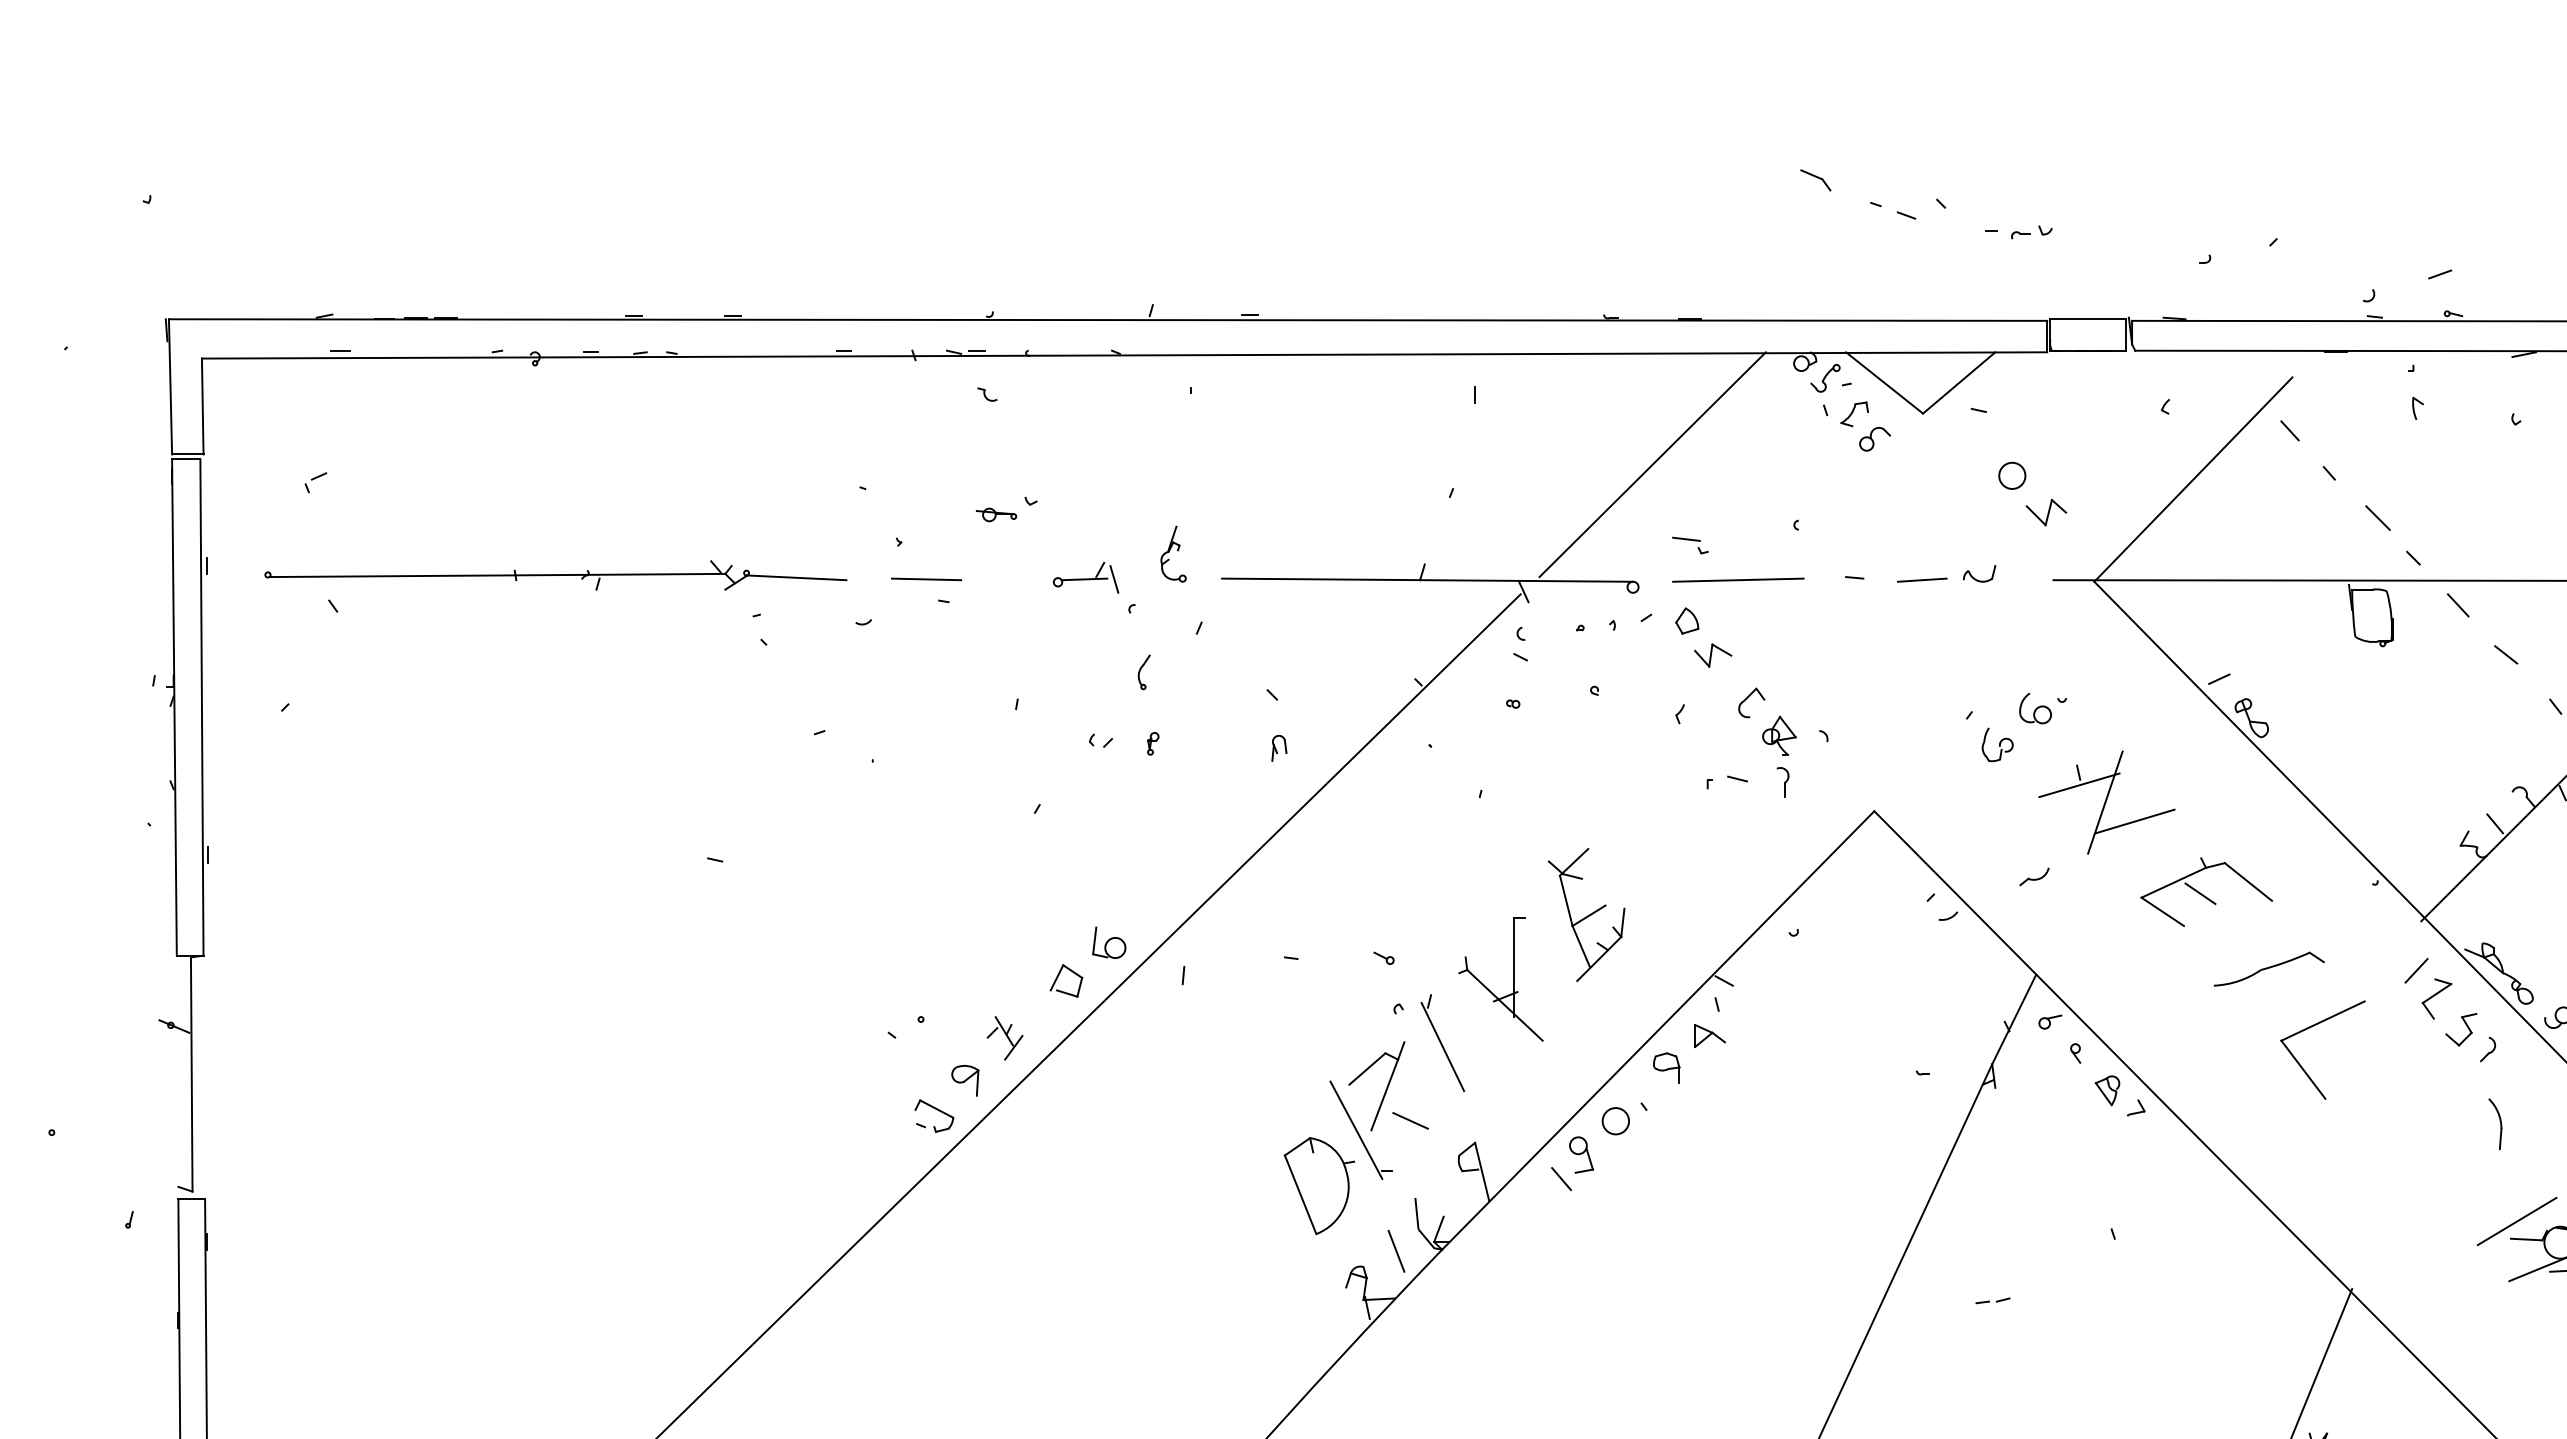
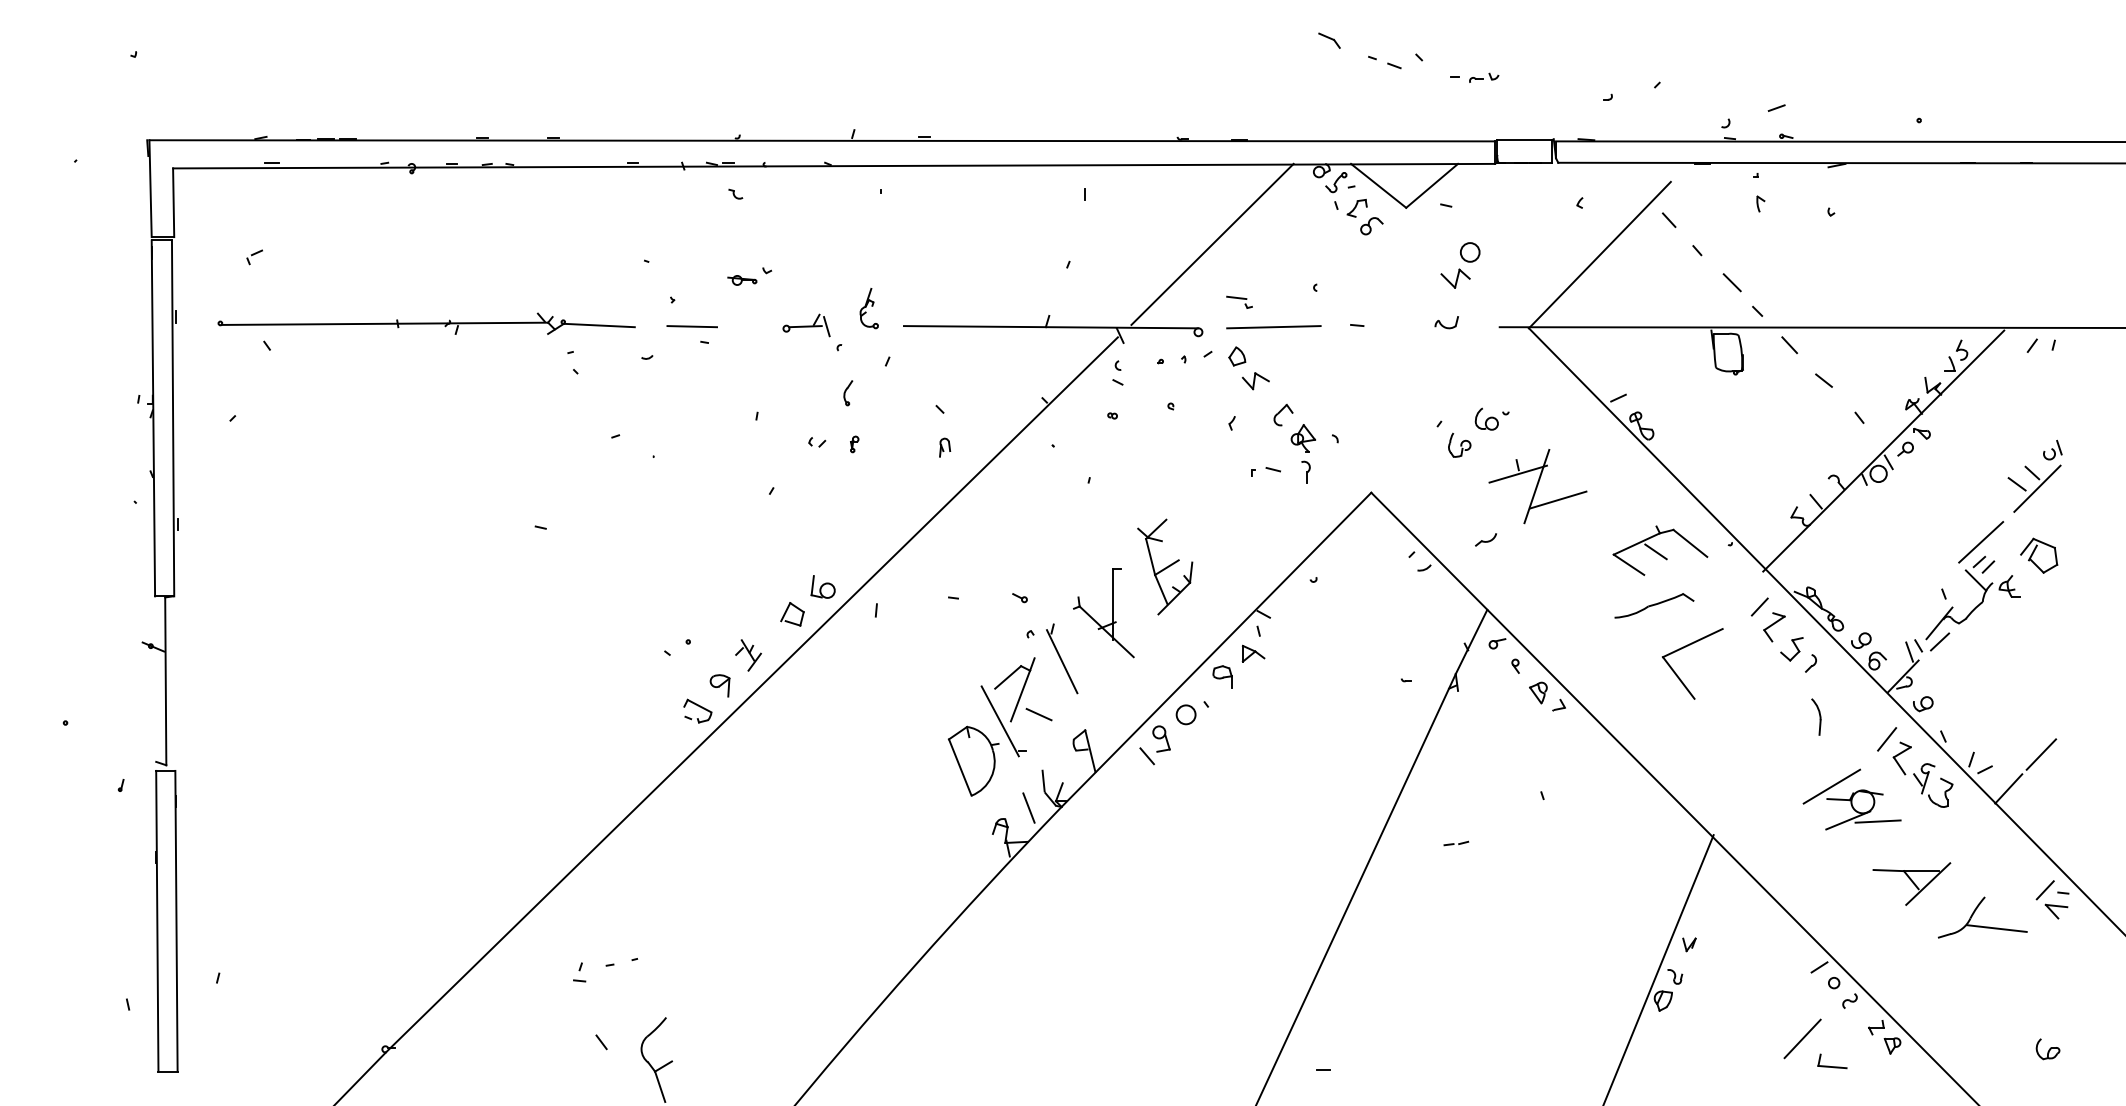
part: (2046, 512) -> (1455, 278), moved
line: (1922, 580) -> (1405, 327), removed
part: (2206, 891) -> (1660, 550), moved

